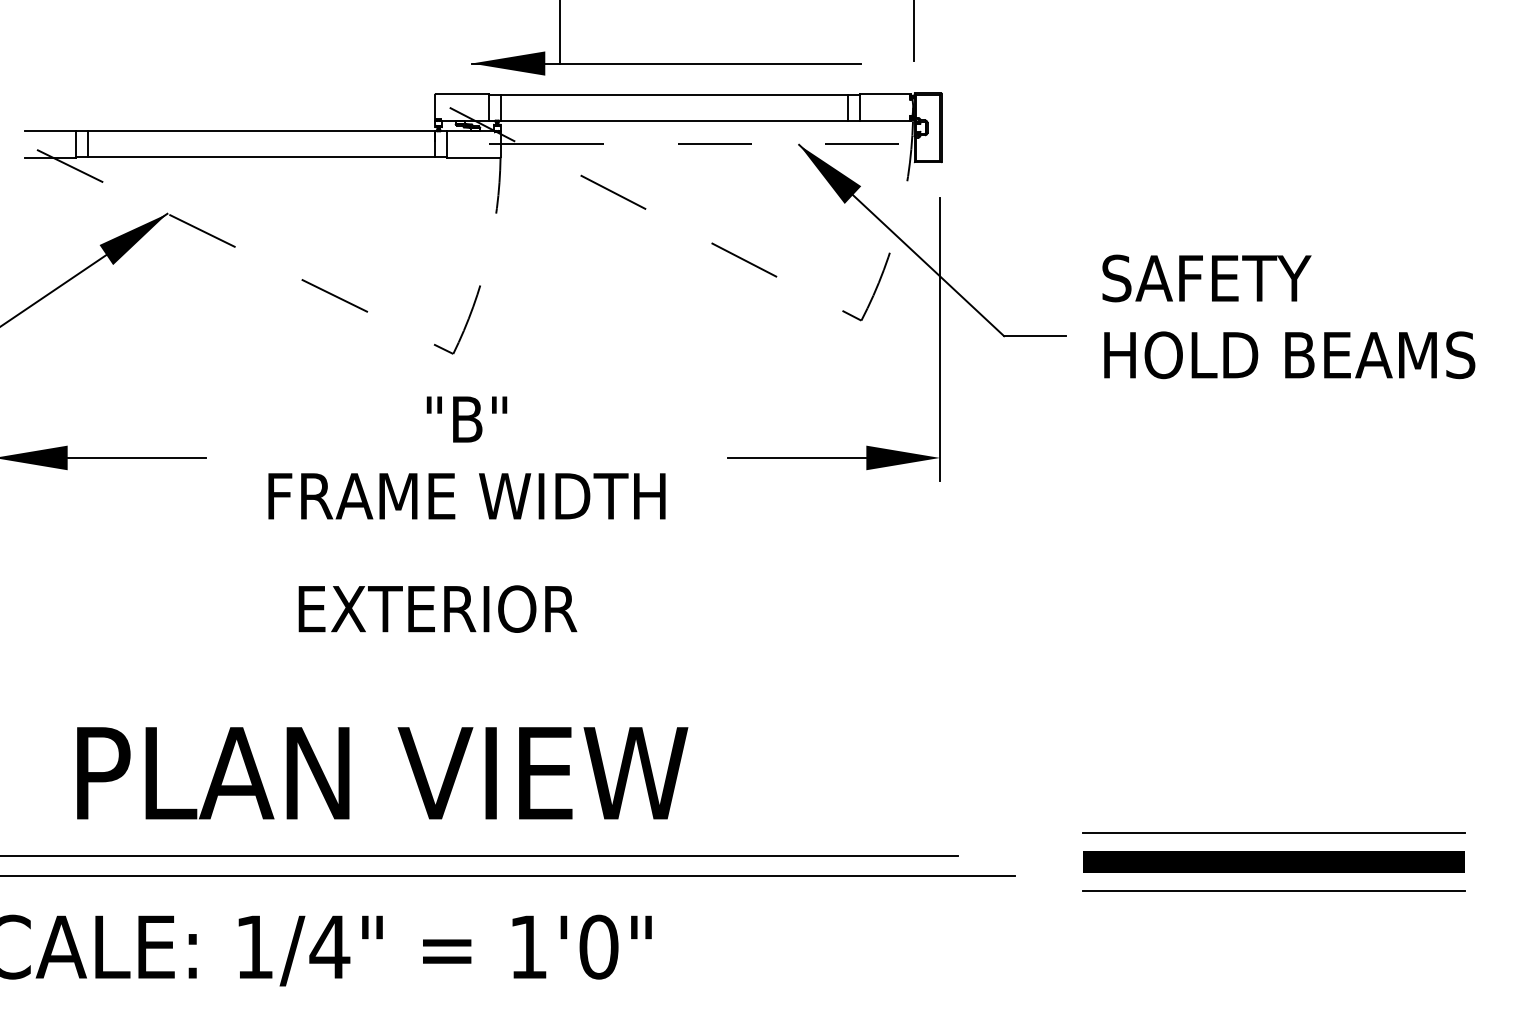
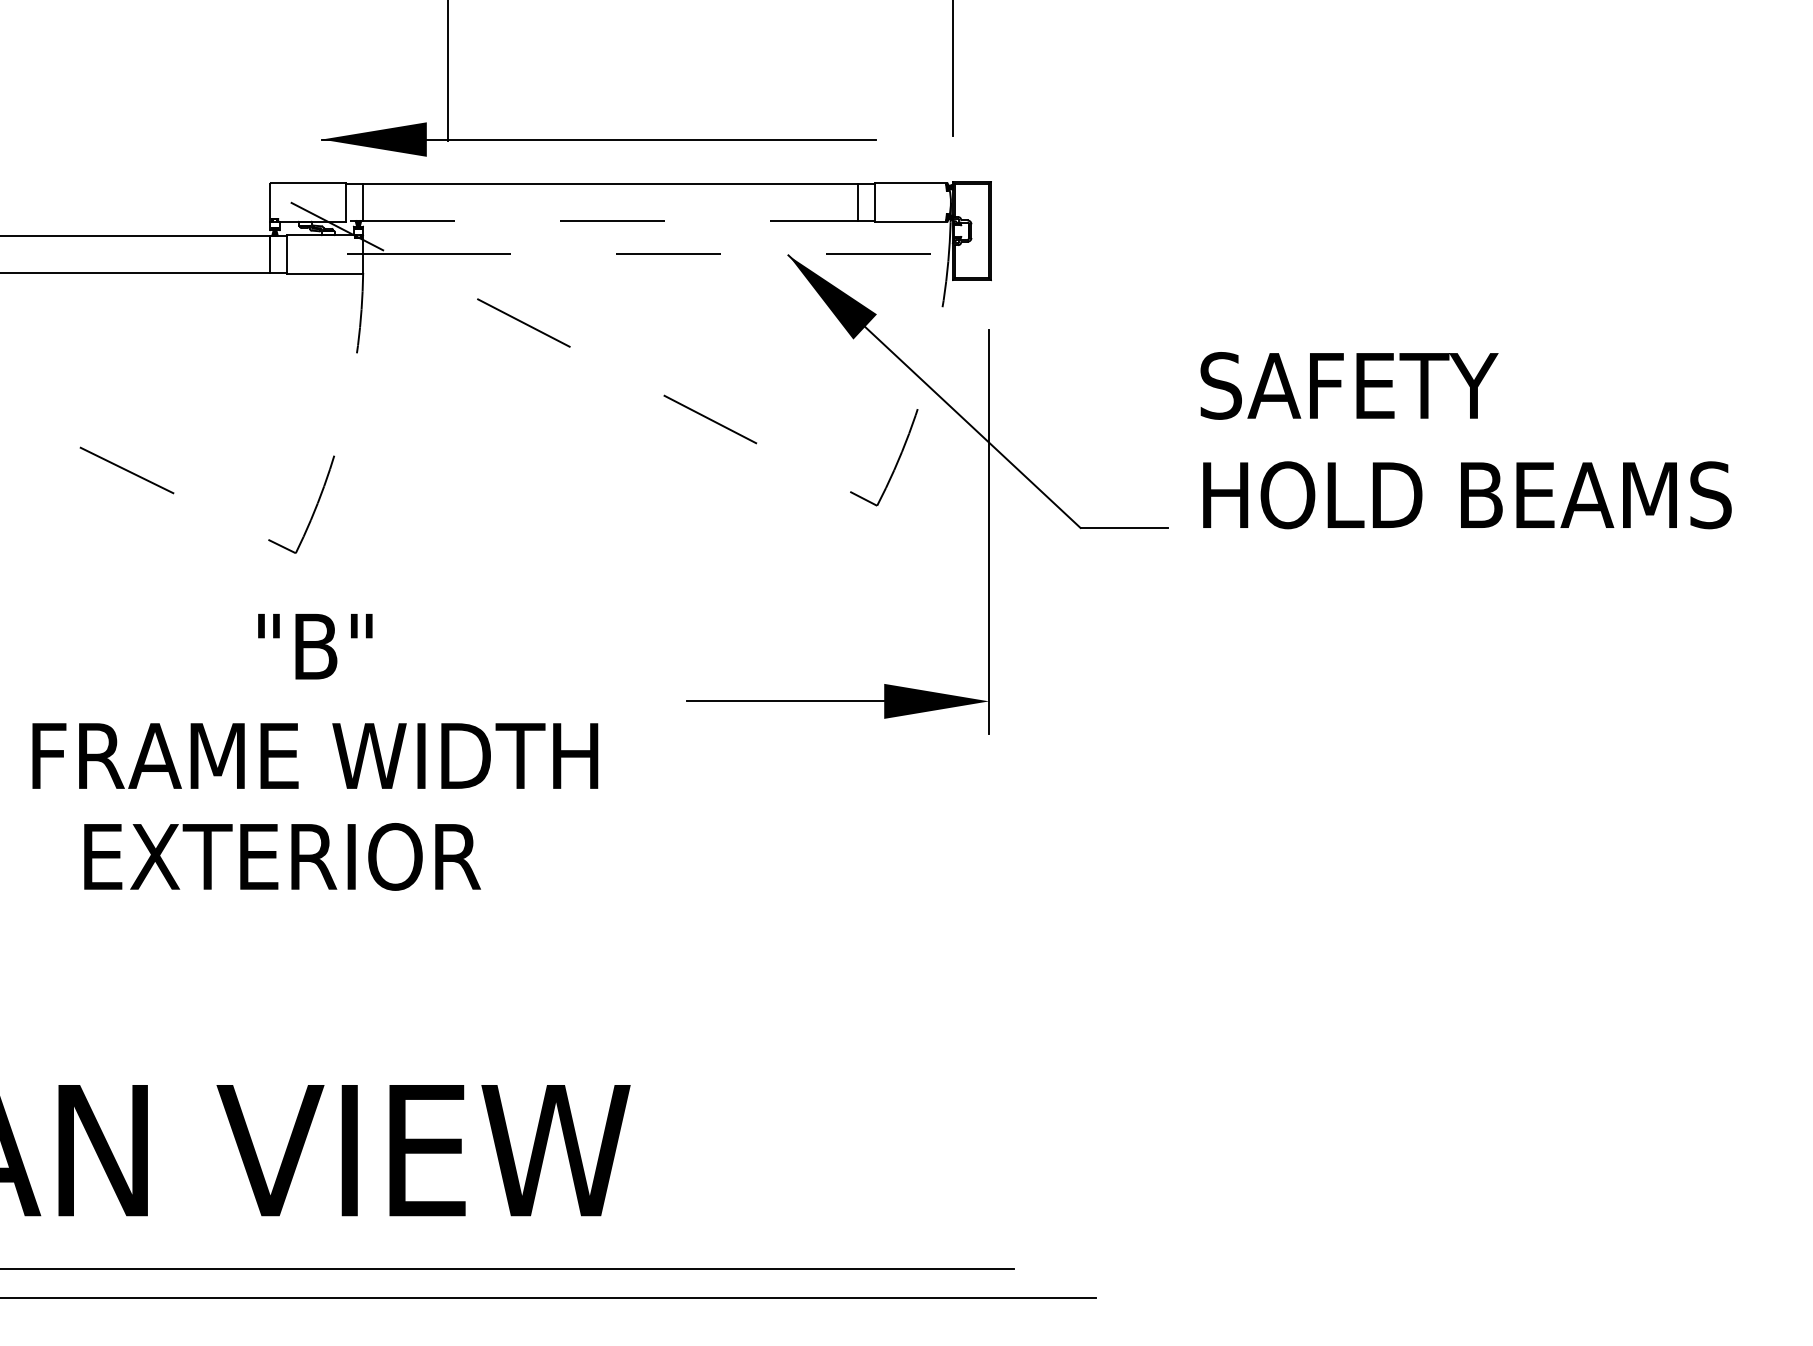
line: (673, 120) -> (609, 220), solid -> dashed
text: (1288, 316) -> (1465, 440), moved
text: (437, 608) -> (281, 856), moved
line: (1274, 832) -> (1465, 1234), removed
line: (1273, 861) -> (1464, 1276), removed
line: (1274, 890) -> (1465, 1317), removed

